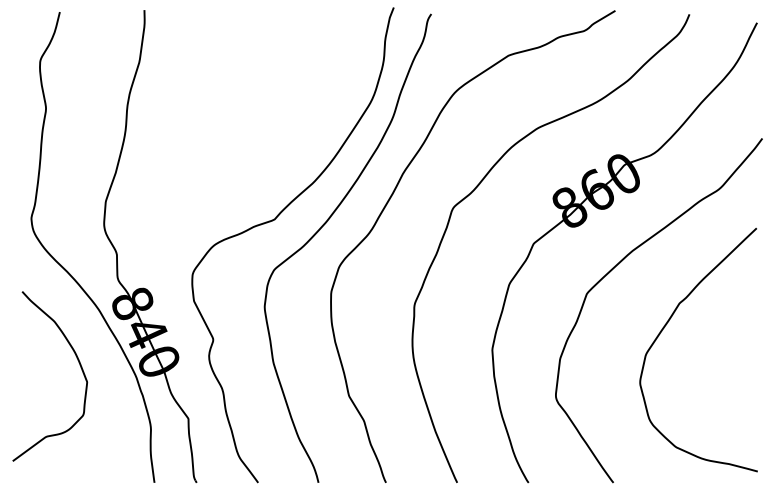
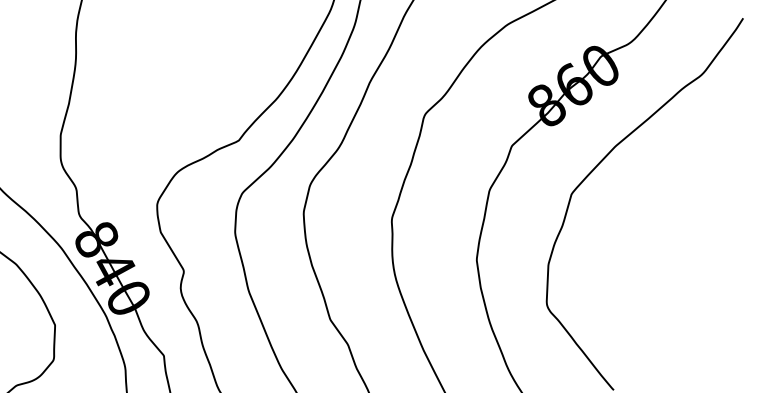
curve: (667, 324) -> (658, 220), removed

